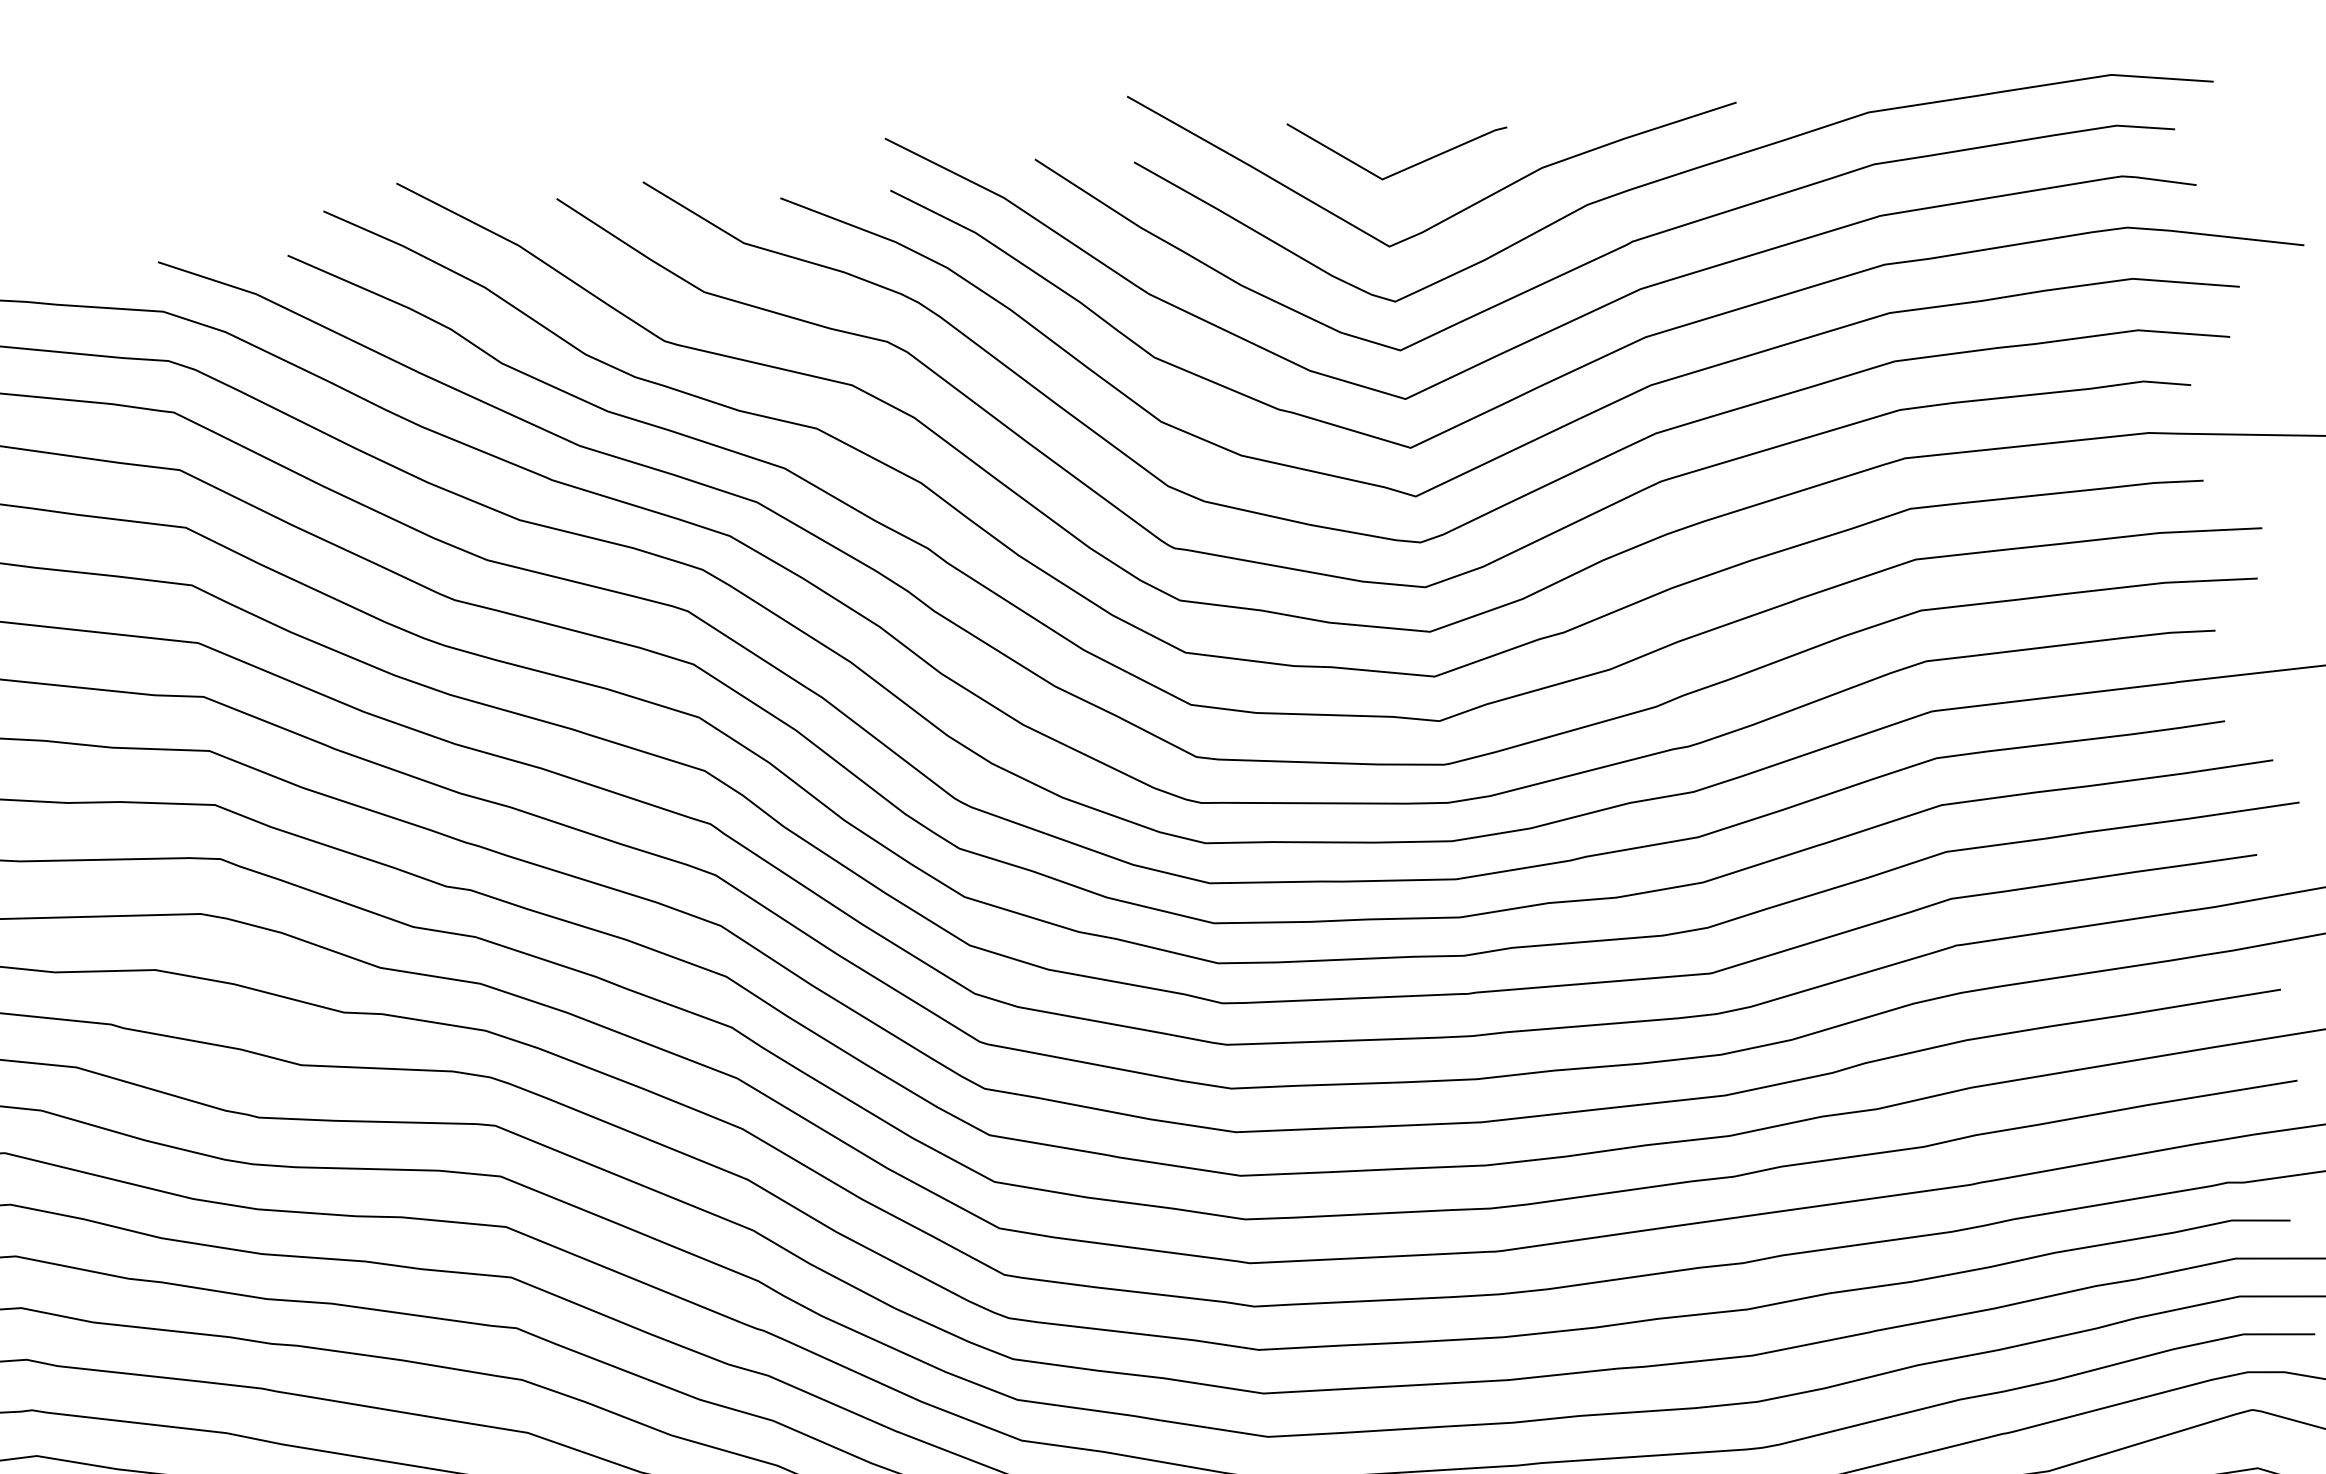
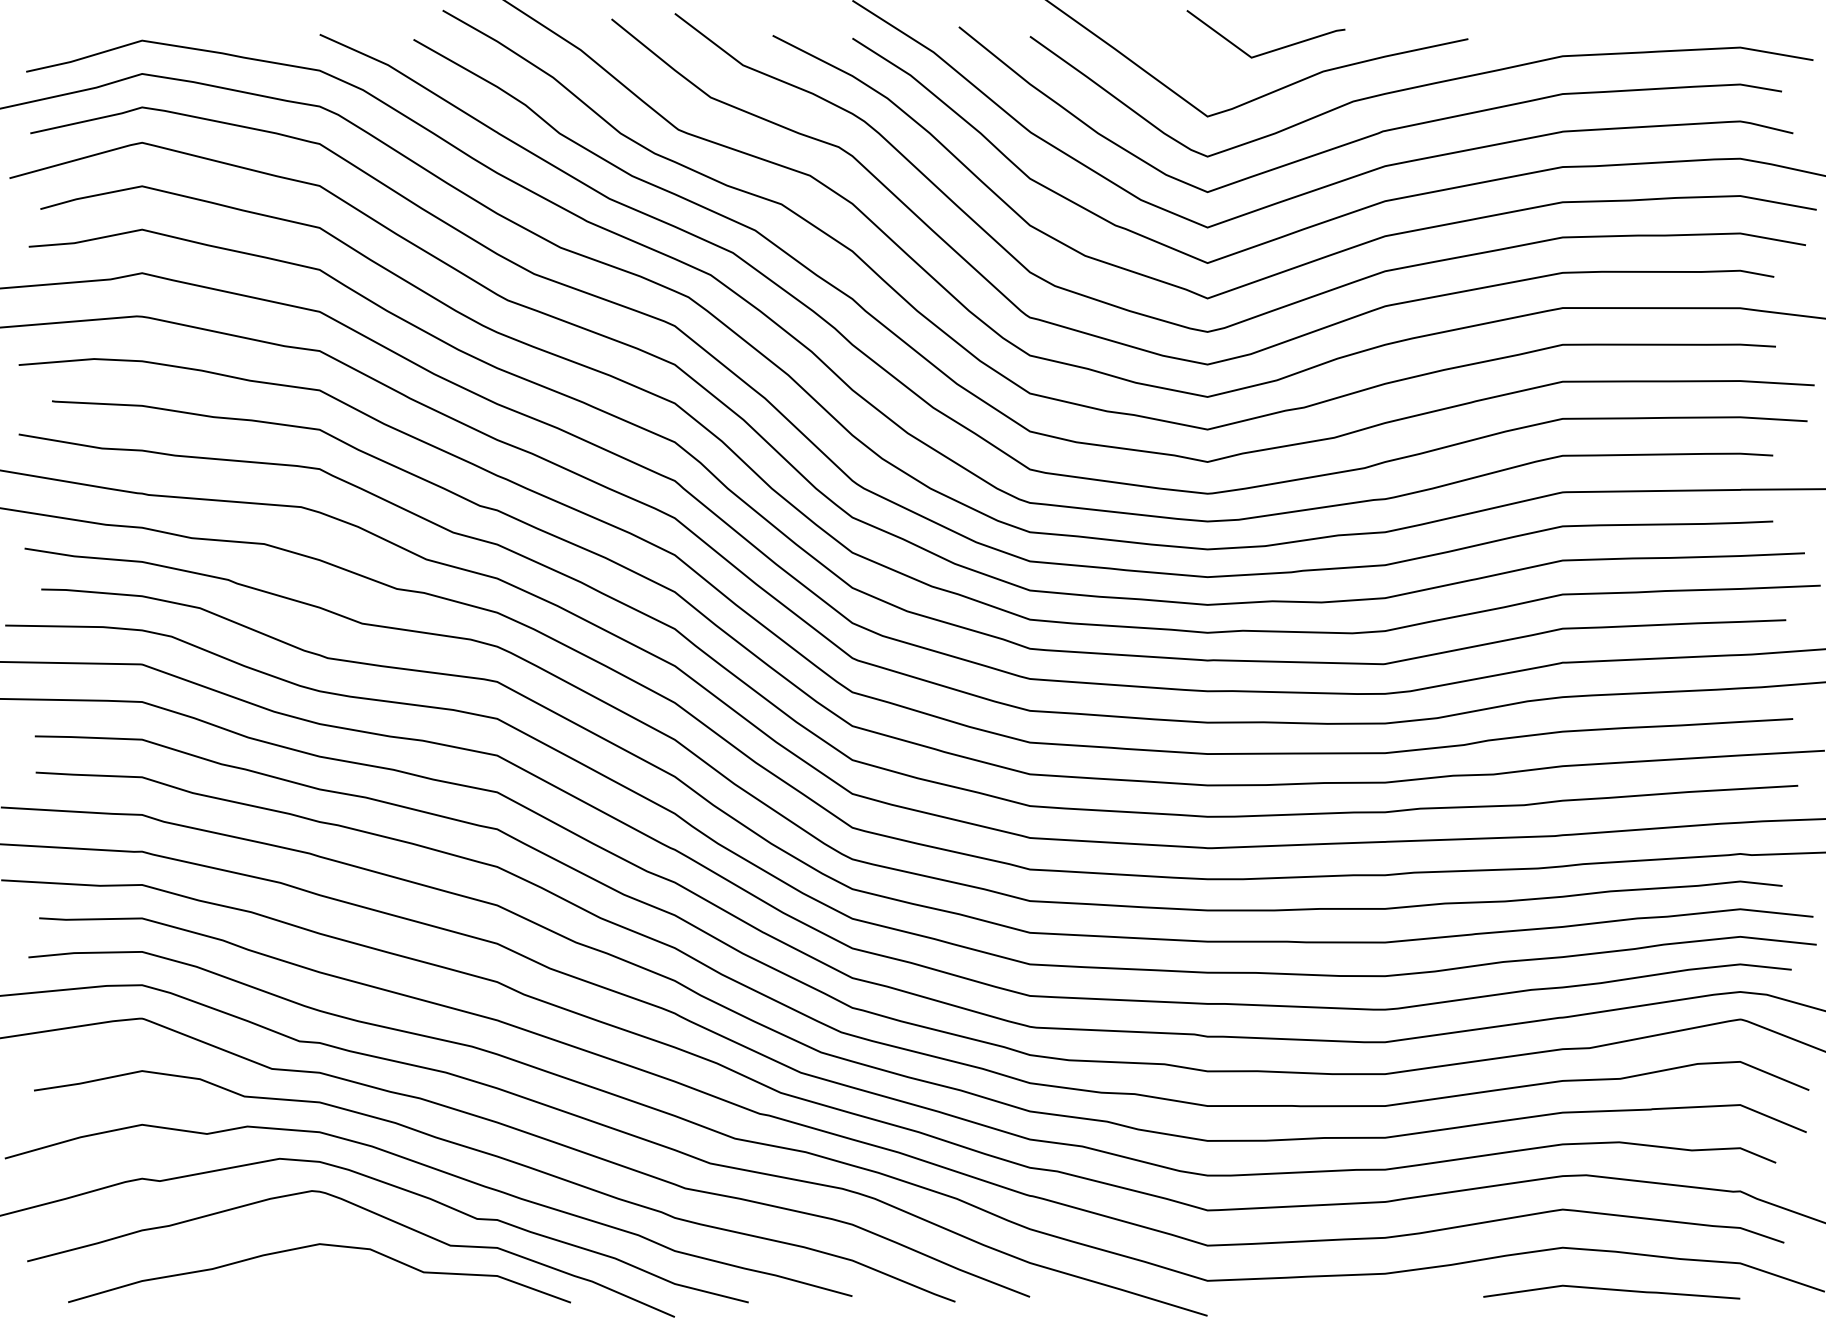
line: (1407, 166) -> (1270, 50), moved

